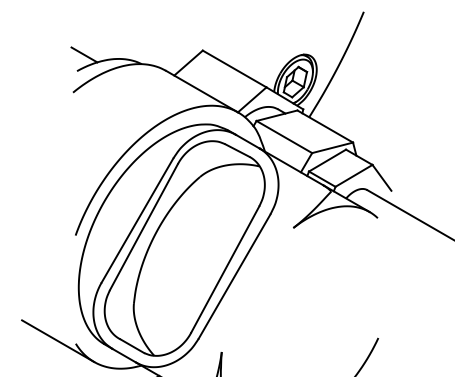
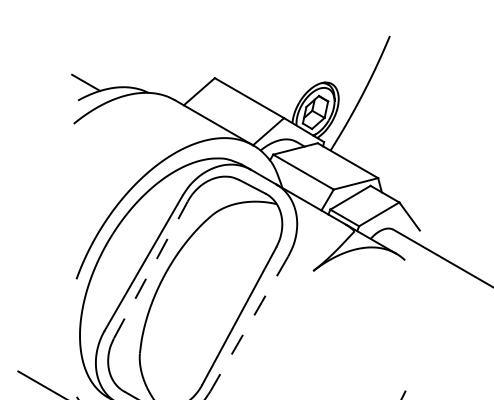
line: (143, 227) -> (150, 270), solid -> dashed
line: (234, 276) -> (249, 323), solid -> dashed

